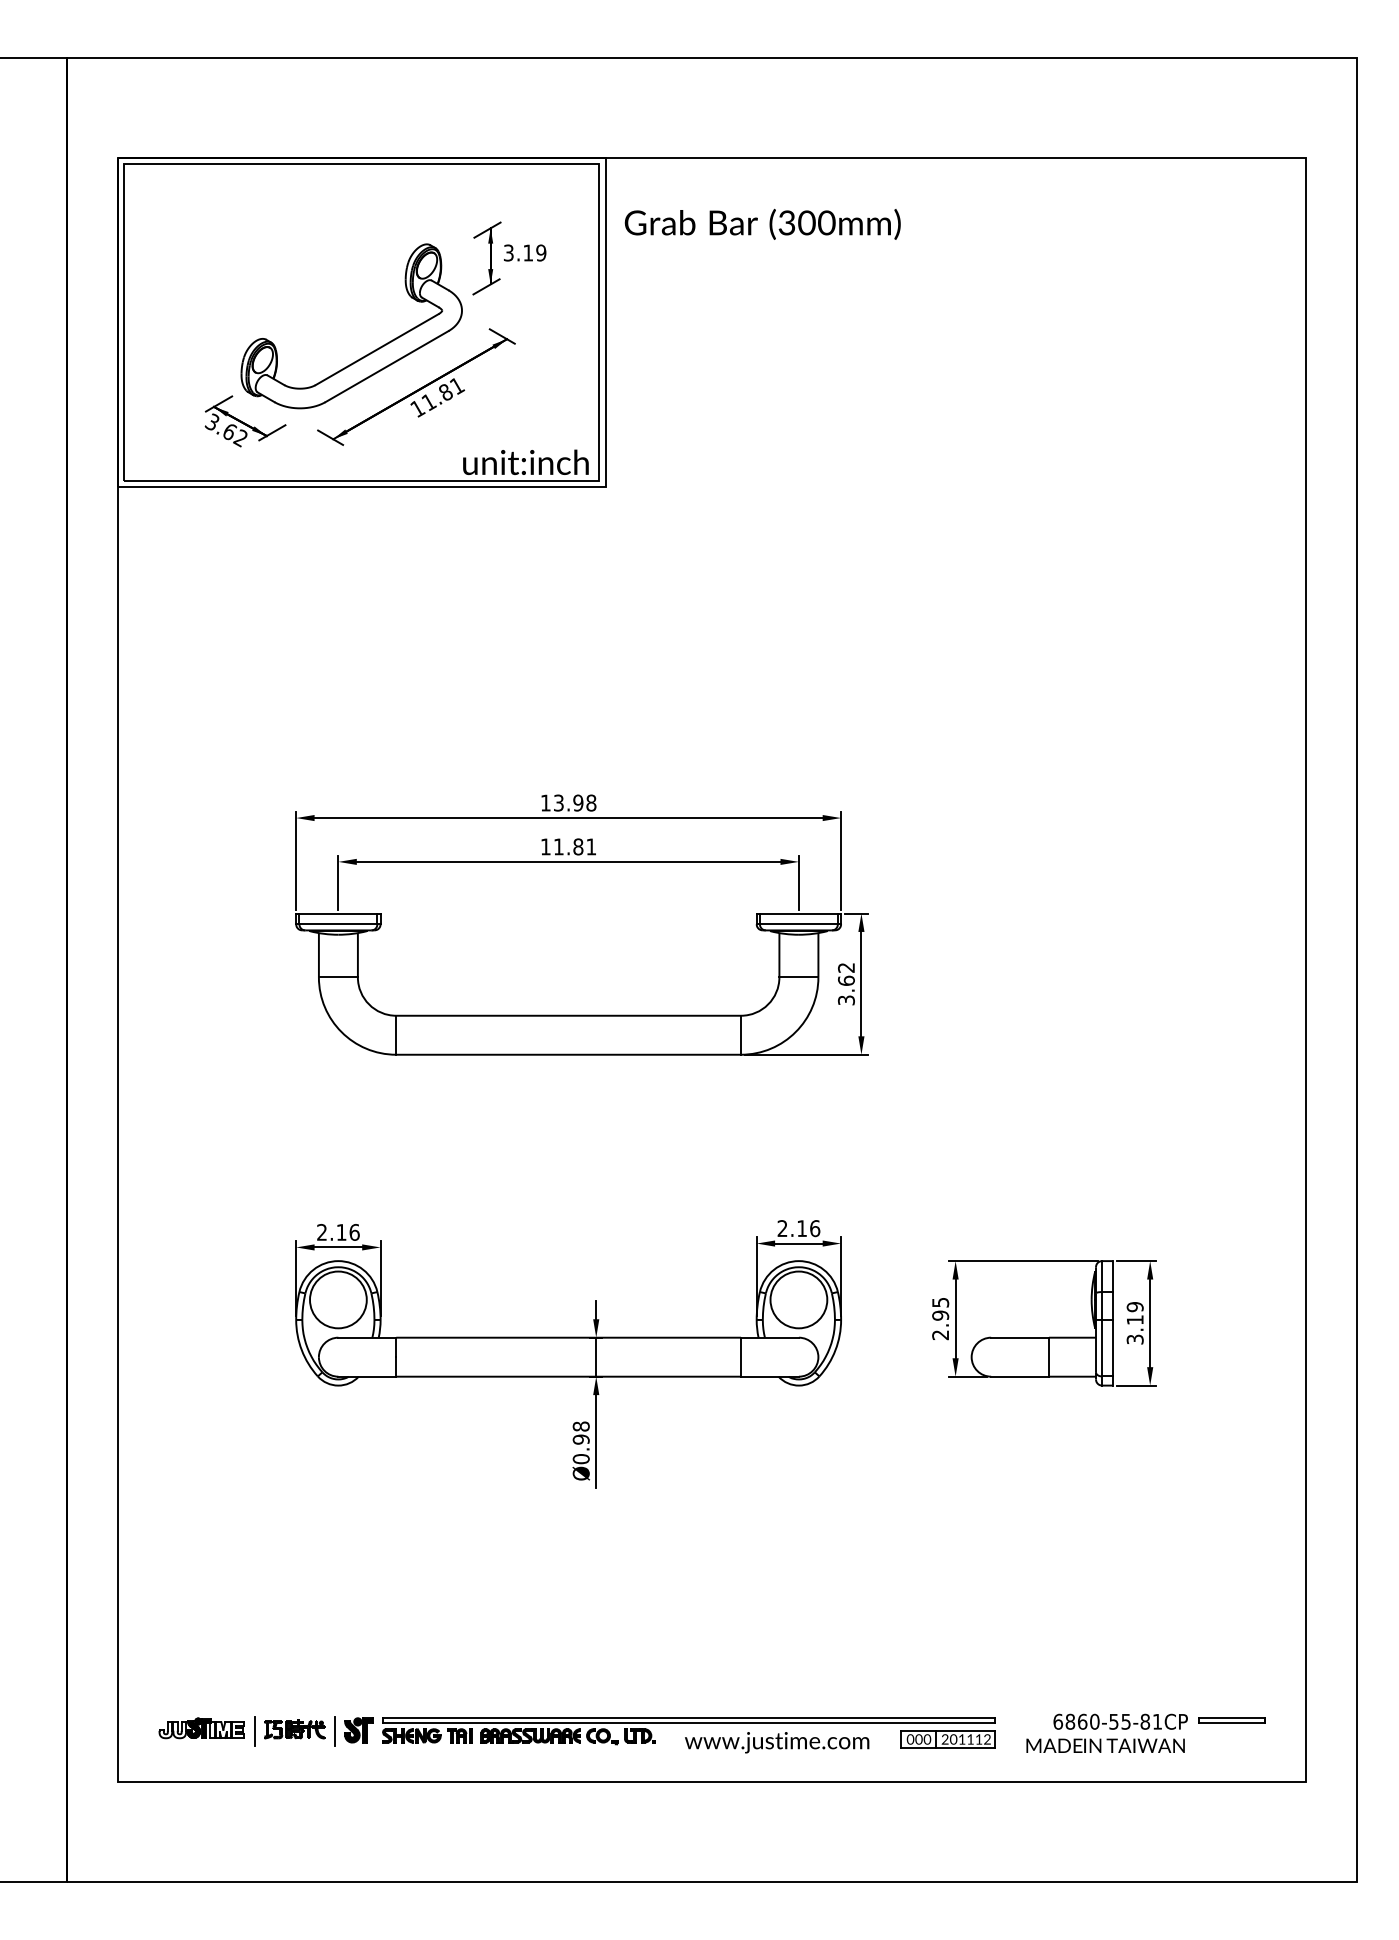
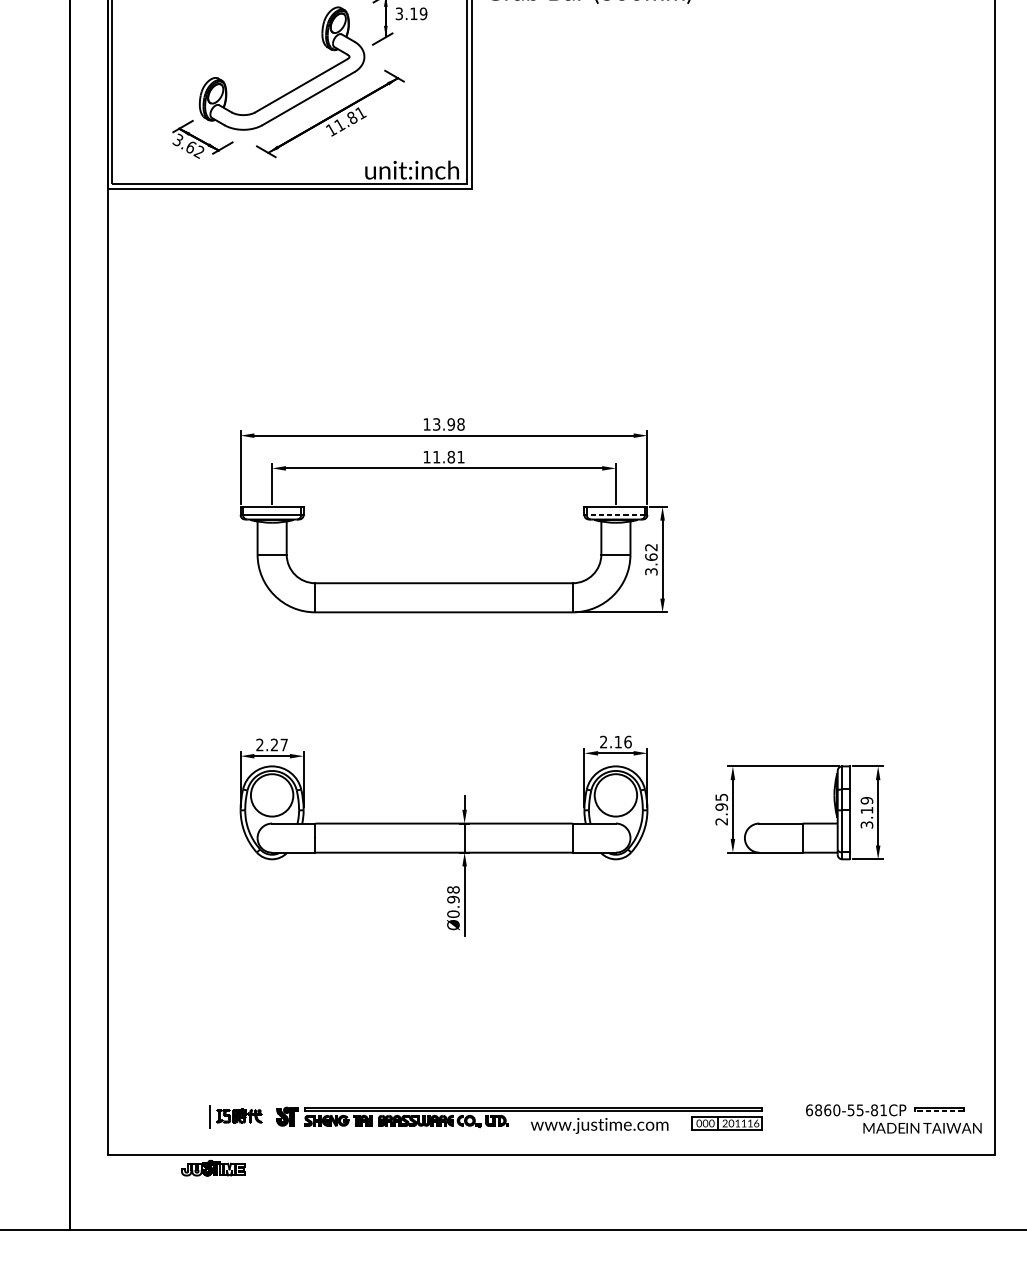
line: (798, 924) -> (615, 515), solid -> dashed
text: (347, 1232) -> (278, 745), 2.16 -> 2.27
line: (1231, 1723) -> (938, 1111), solid -> dashed
part: (201, 1728) -> (213, 1168), moved
line: (334, 1730) -> (269, 1116), removed
text: (987, 1739) -> (756, 1123), 201112 -> 201116
text: (1105, 1745) -> (922, 1127), moved

